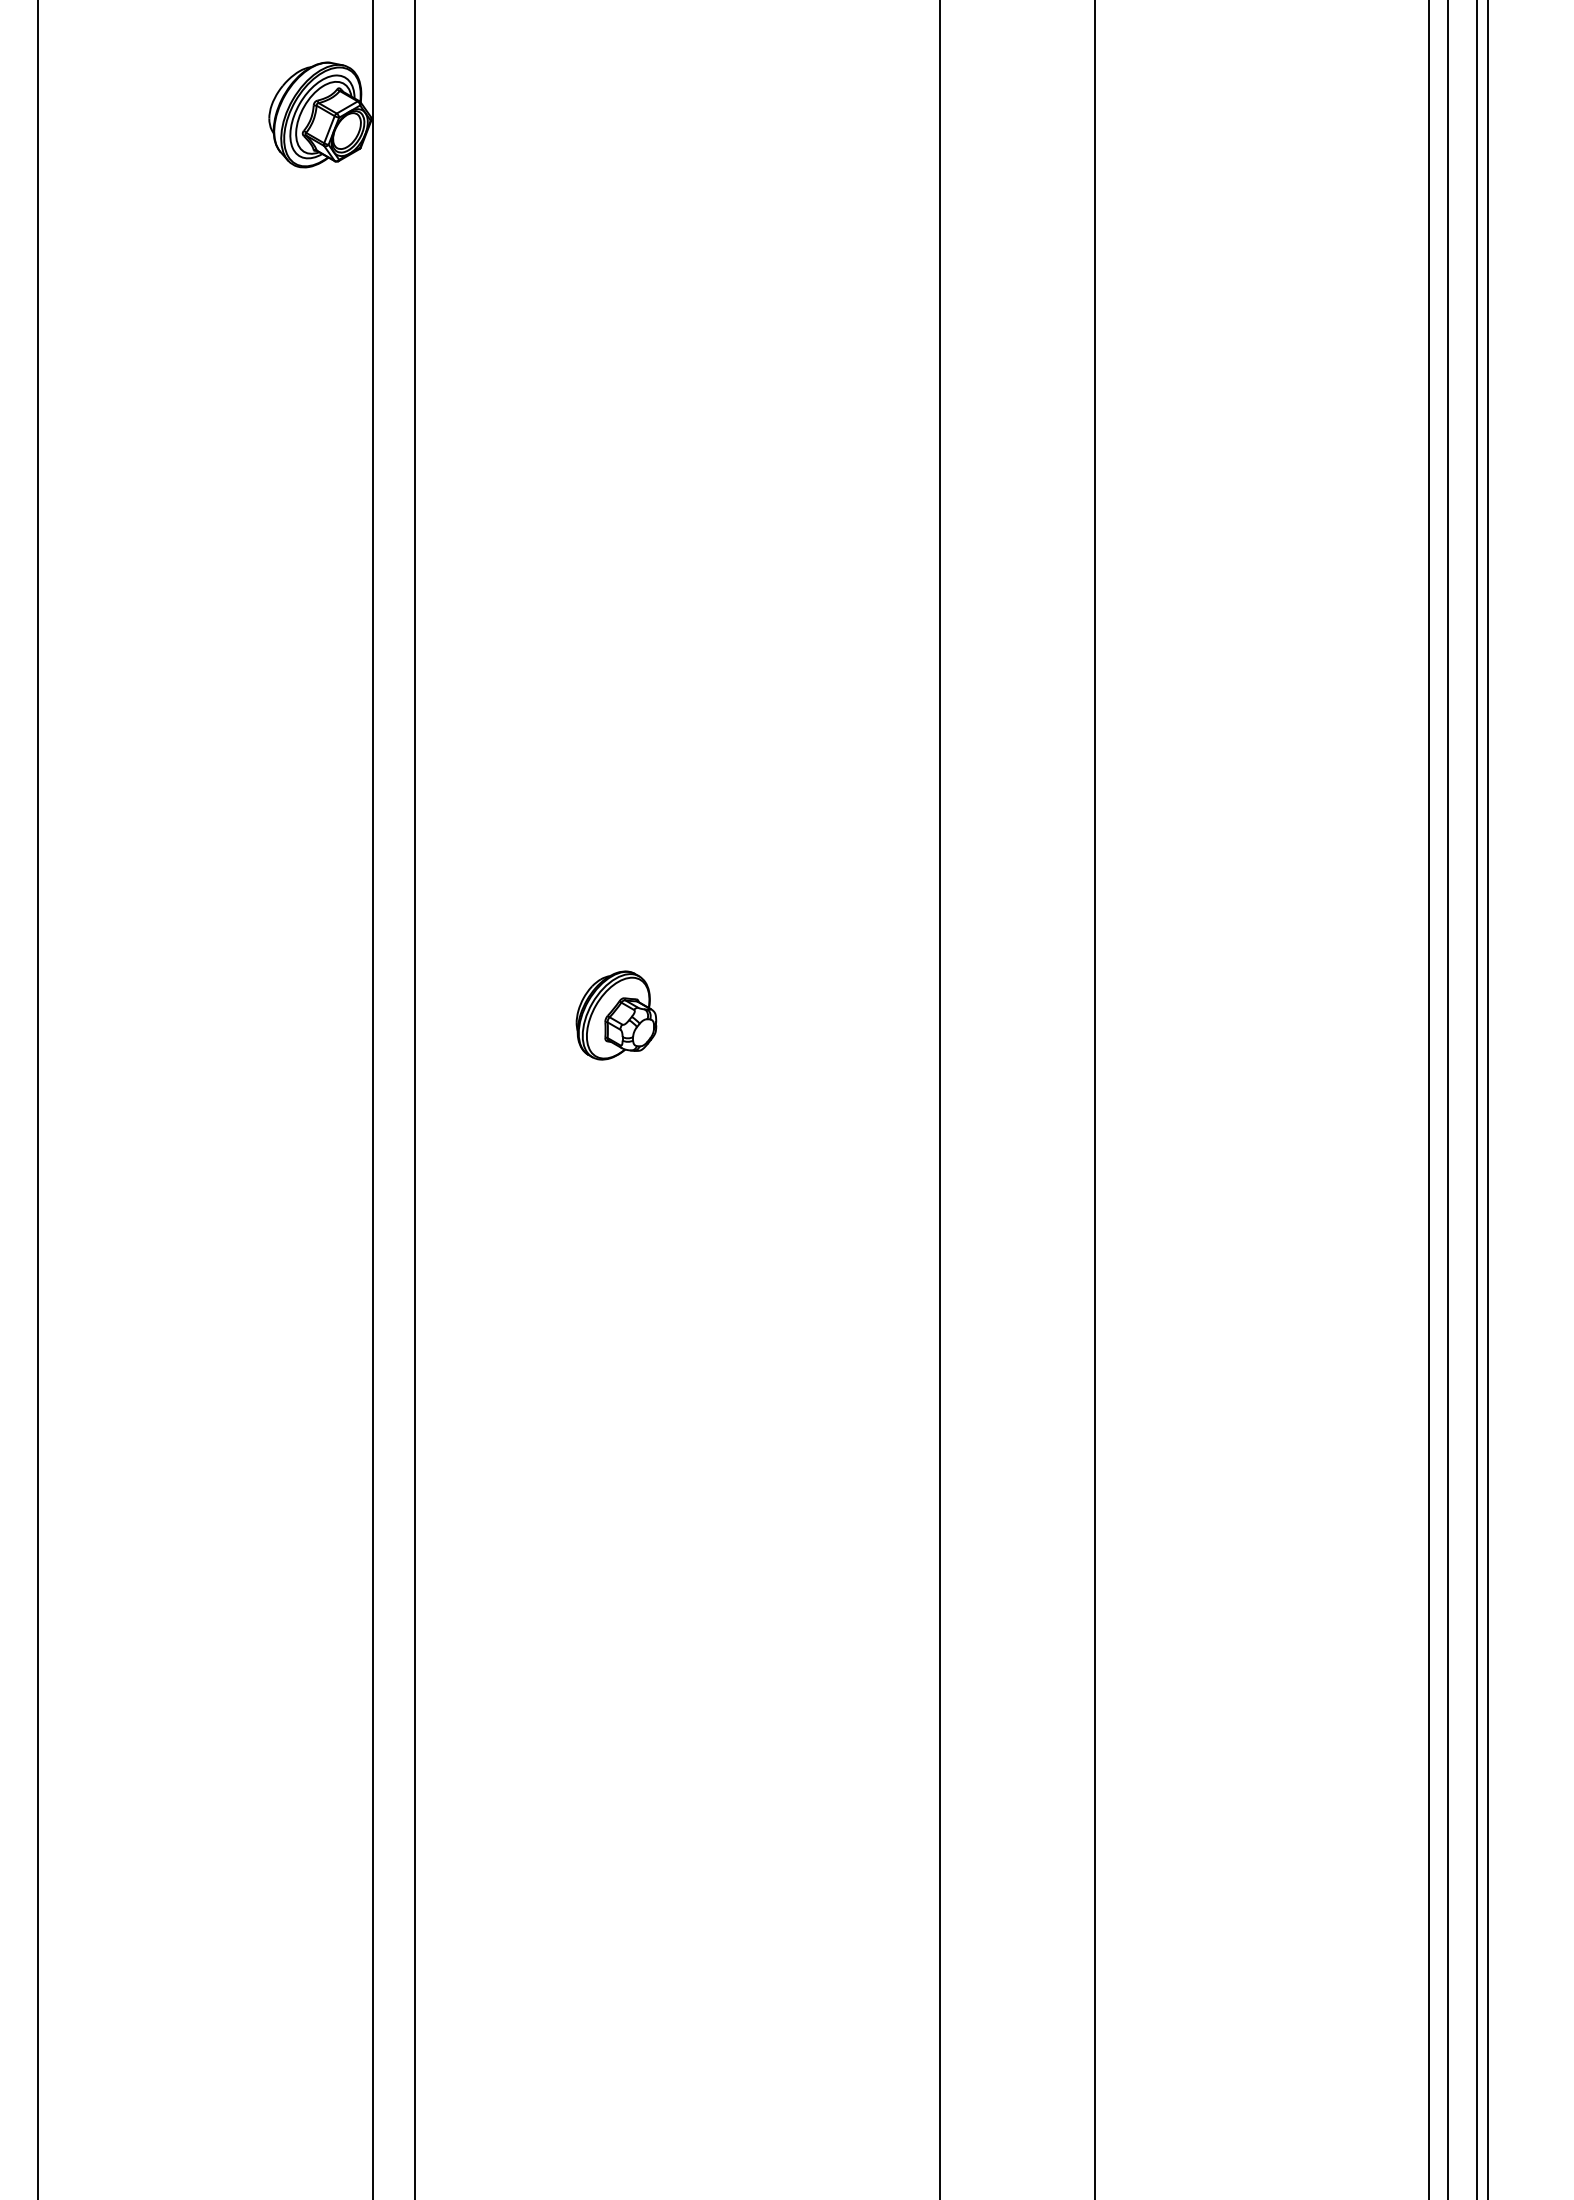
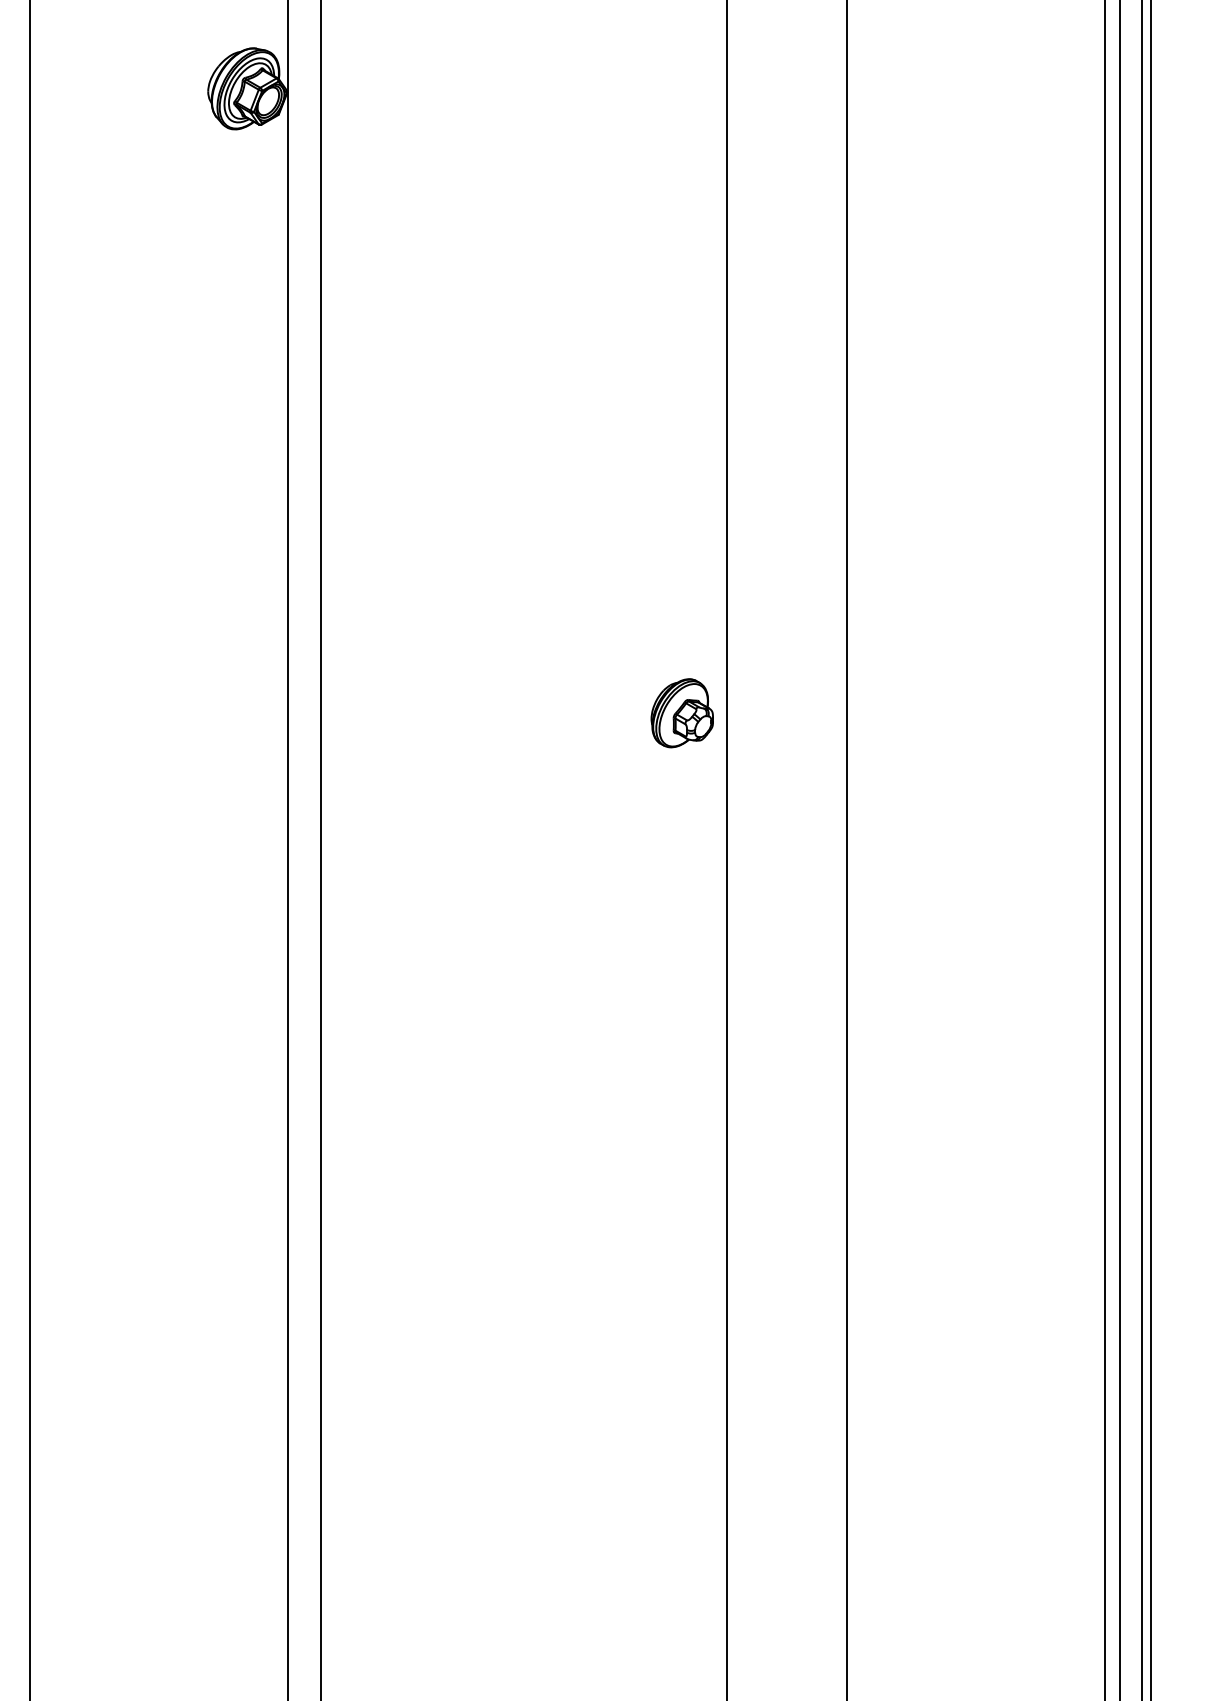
part: (616, 1015) -> (682, 713), moved

